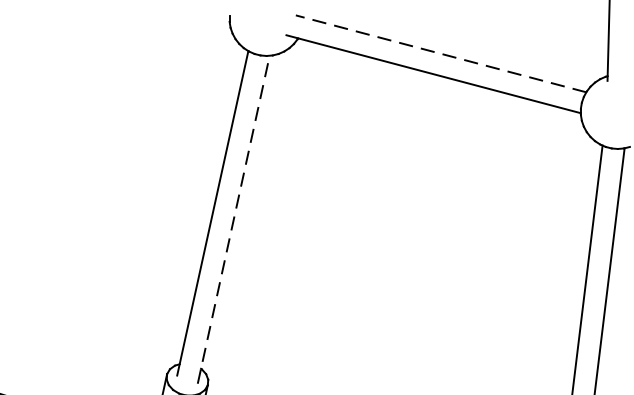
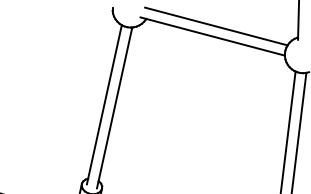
line: (441, 53) -> (216, 26), dashed -> solid
line: (233, 218) -> (114, 107), dashed -> solid

